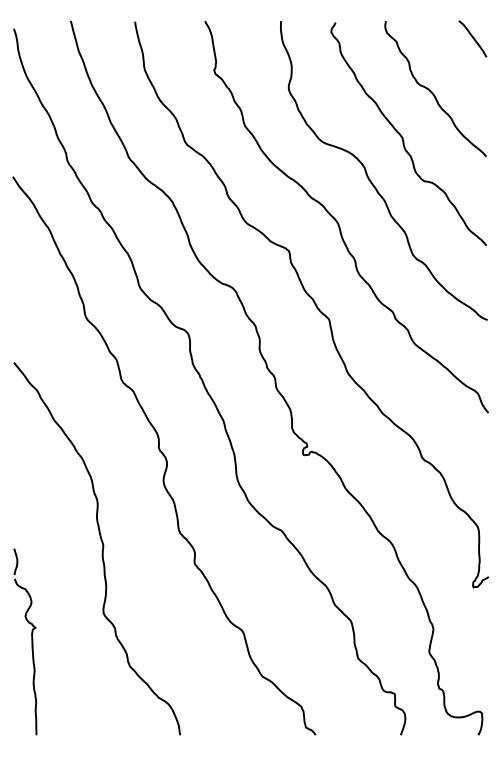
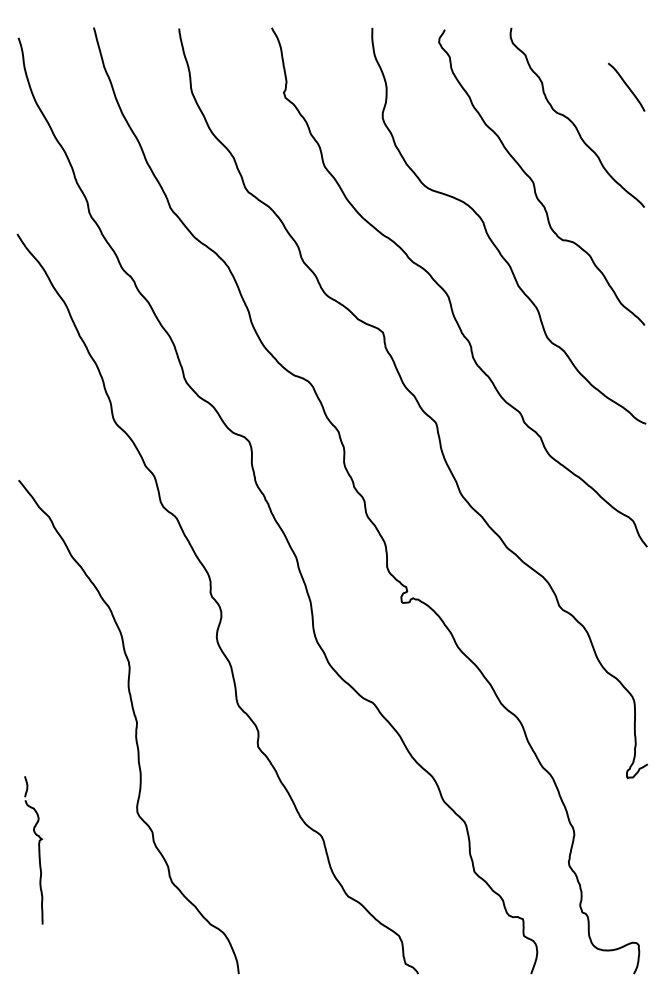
line: (472, 38) -> (626, 86), moved
part: (25, 641) -> (33, 849), size x0.6

